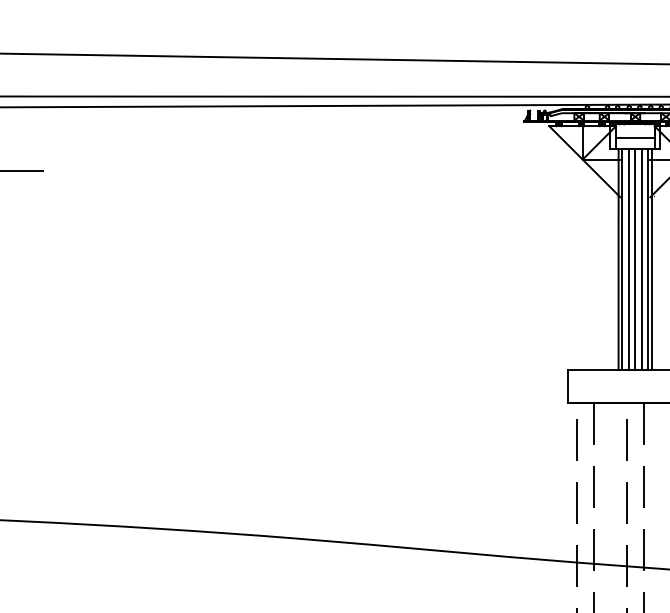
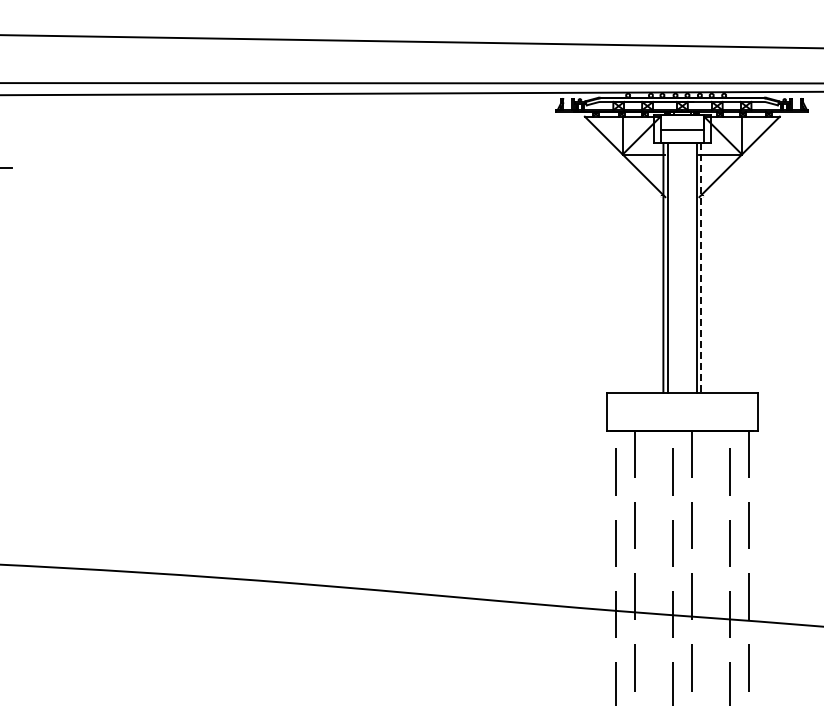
line: (629, 259) -> (675, 267), removed
line: (635, 259) -> (682, 267), removed
line: (641, 259) -> (689, 267), removed
line: (652, 259) -> (701, 267), solid -> dashed

